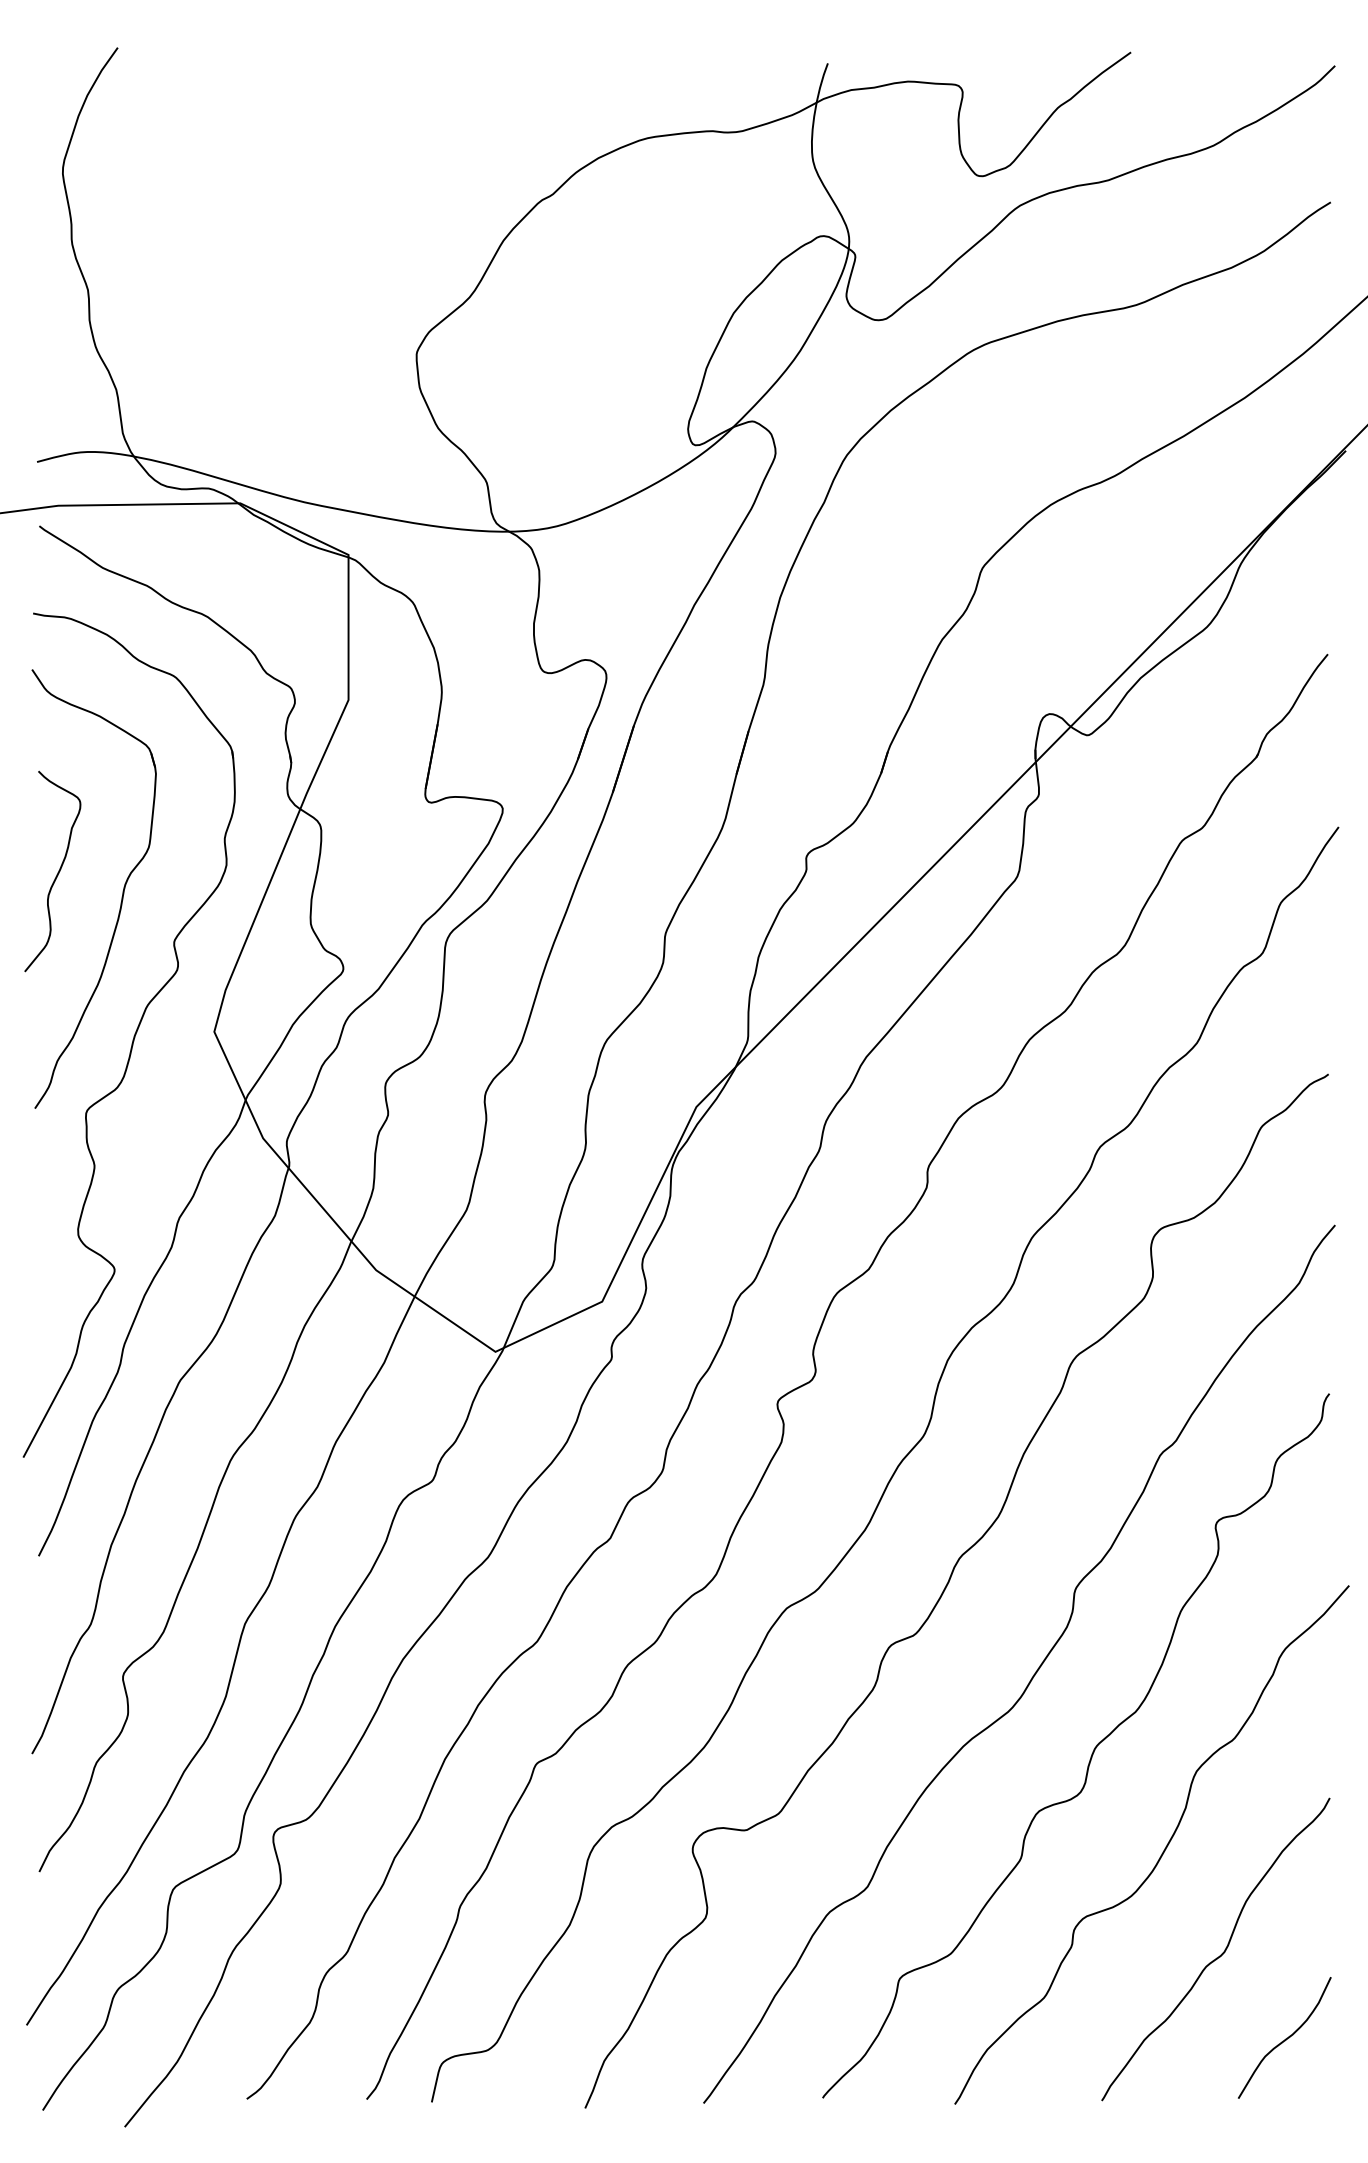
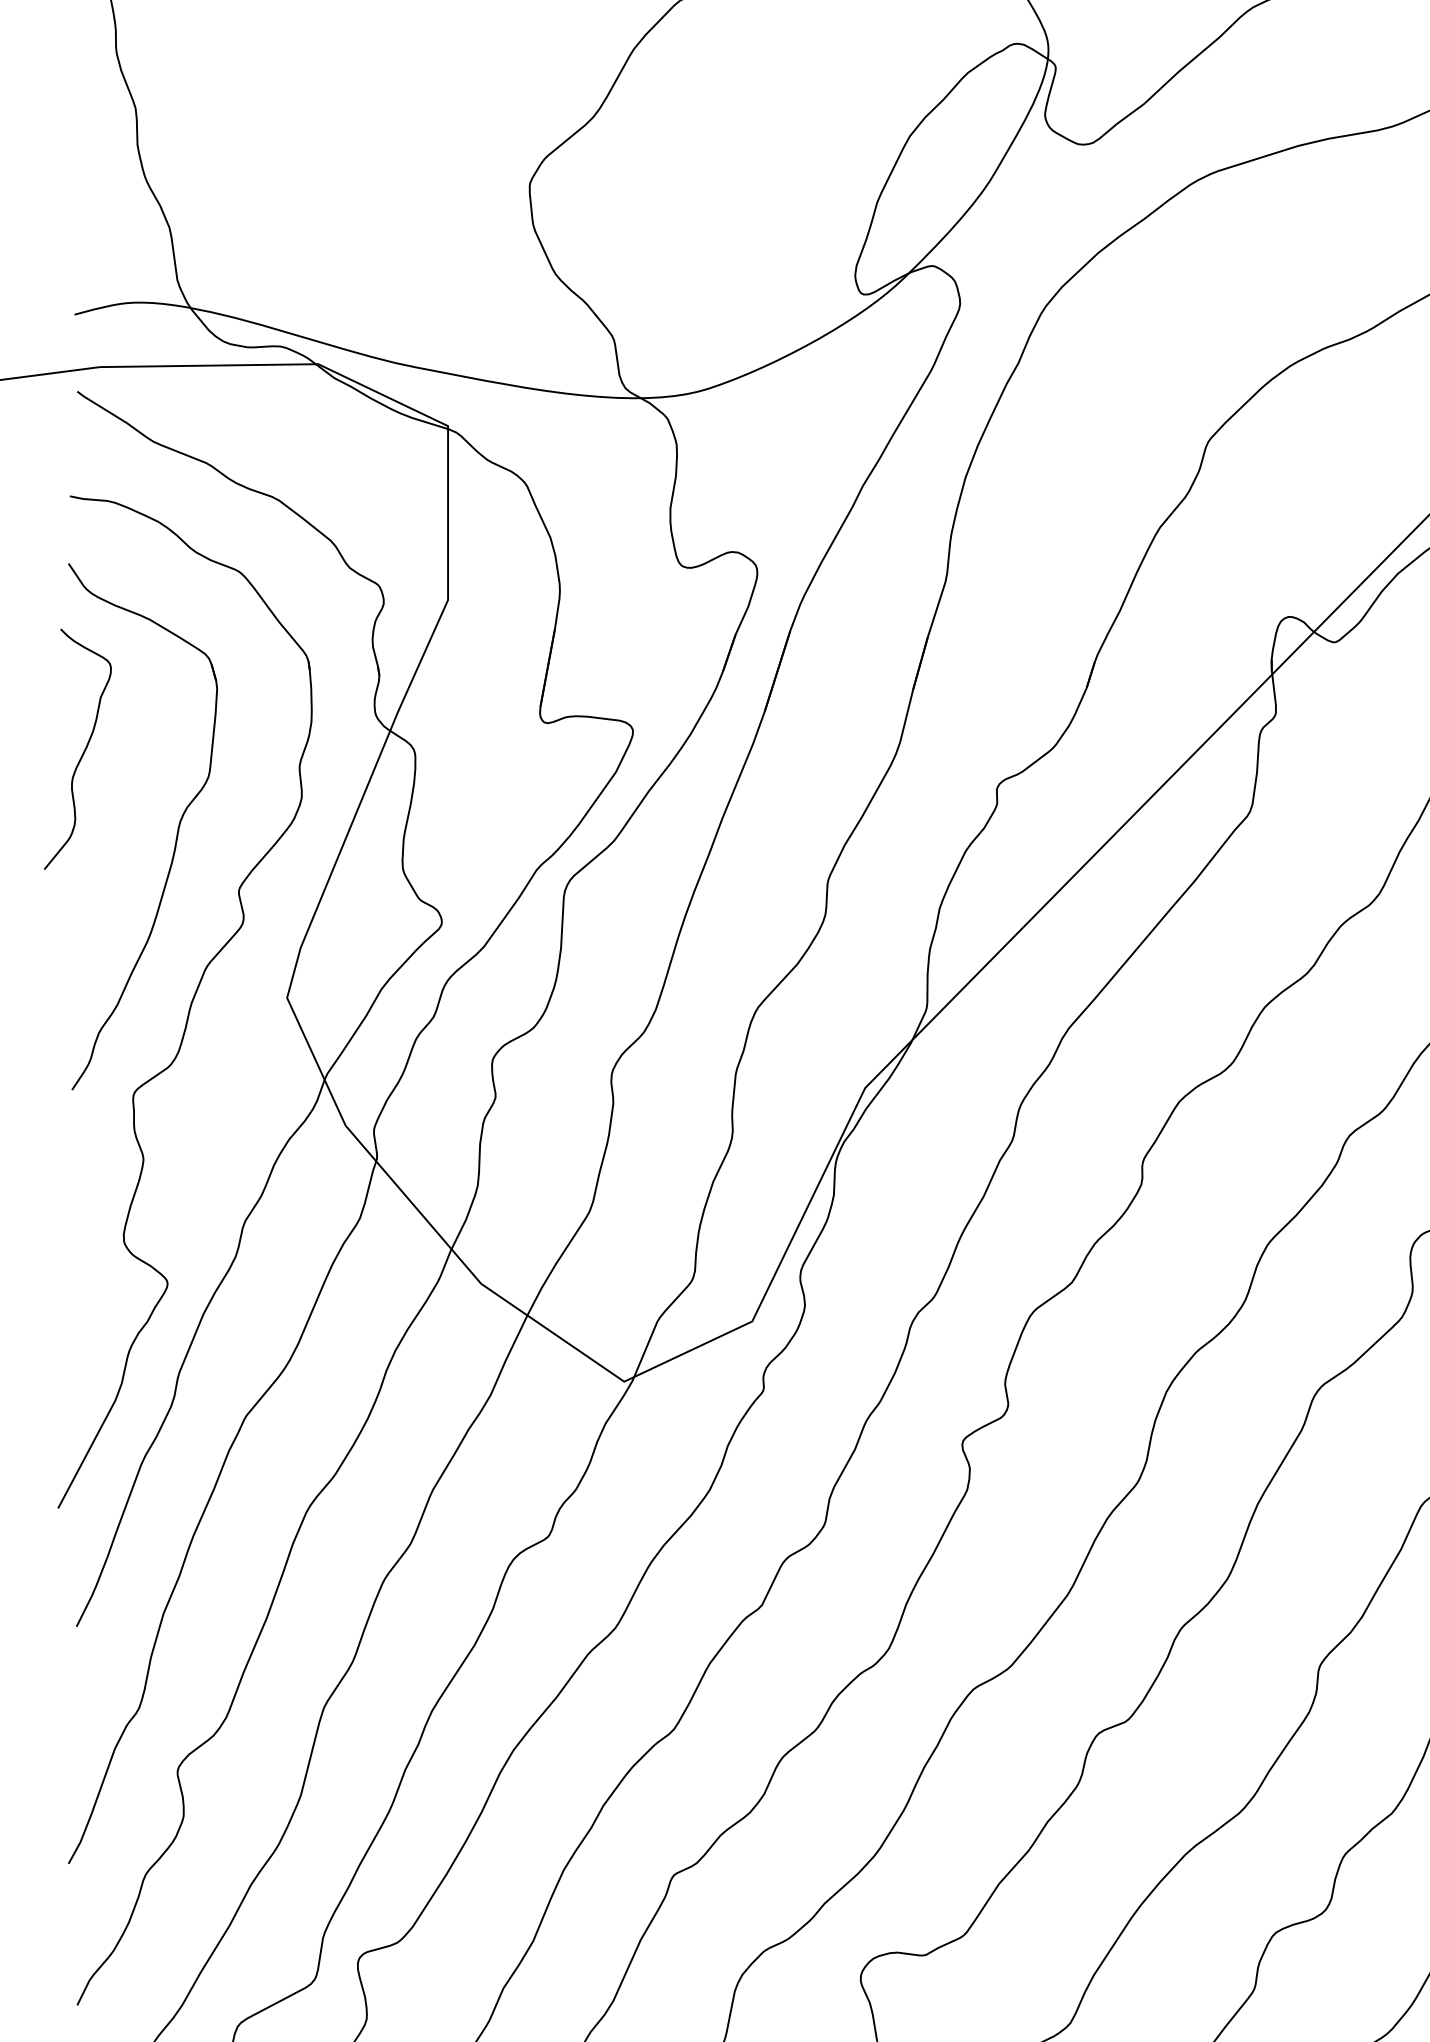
curve: (56, 874) -> (82, 752), moved

